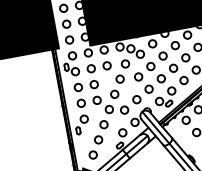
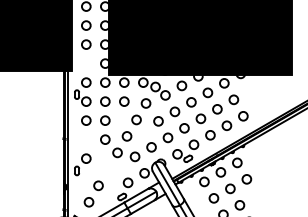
circle: (69, 39) -> (86, 63), removed
circle: (81, 103) -> (86, 139), removed
circle: (103, 124) -> (107, 169), removed

